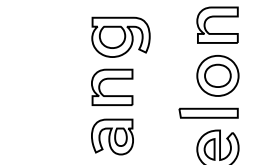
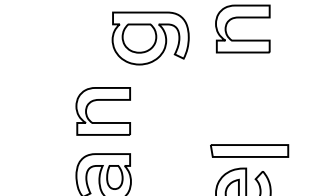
part: (120, 36) -> (150, 37), moved
part: (217, 75) -> (242, 95), removed
part: (208, 112) -> (249, 149), moved

